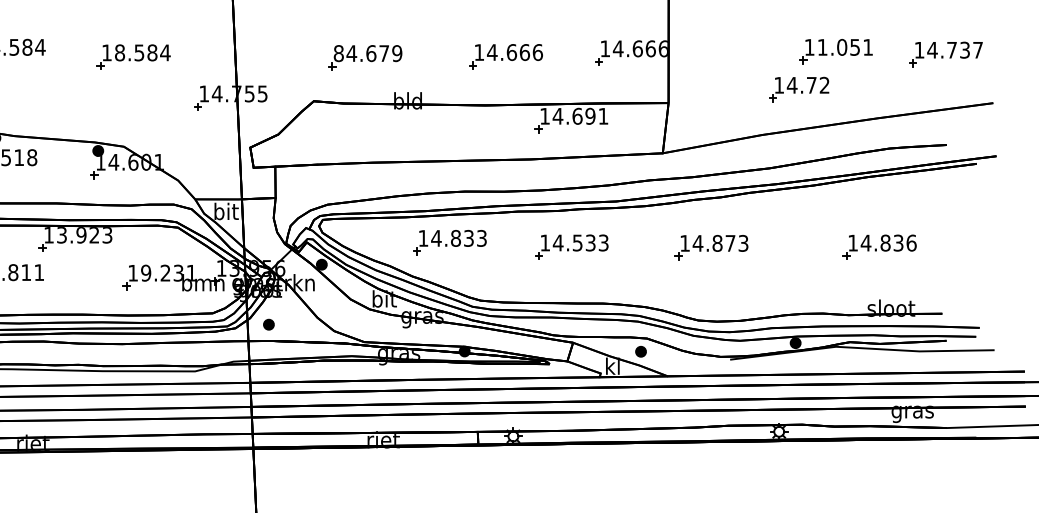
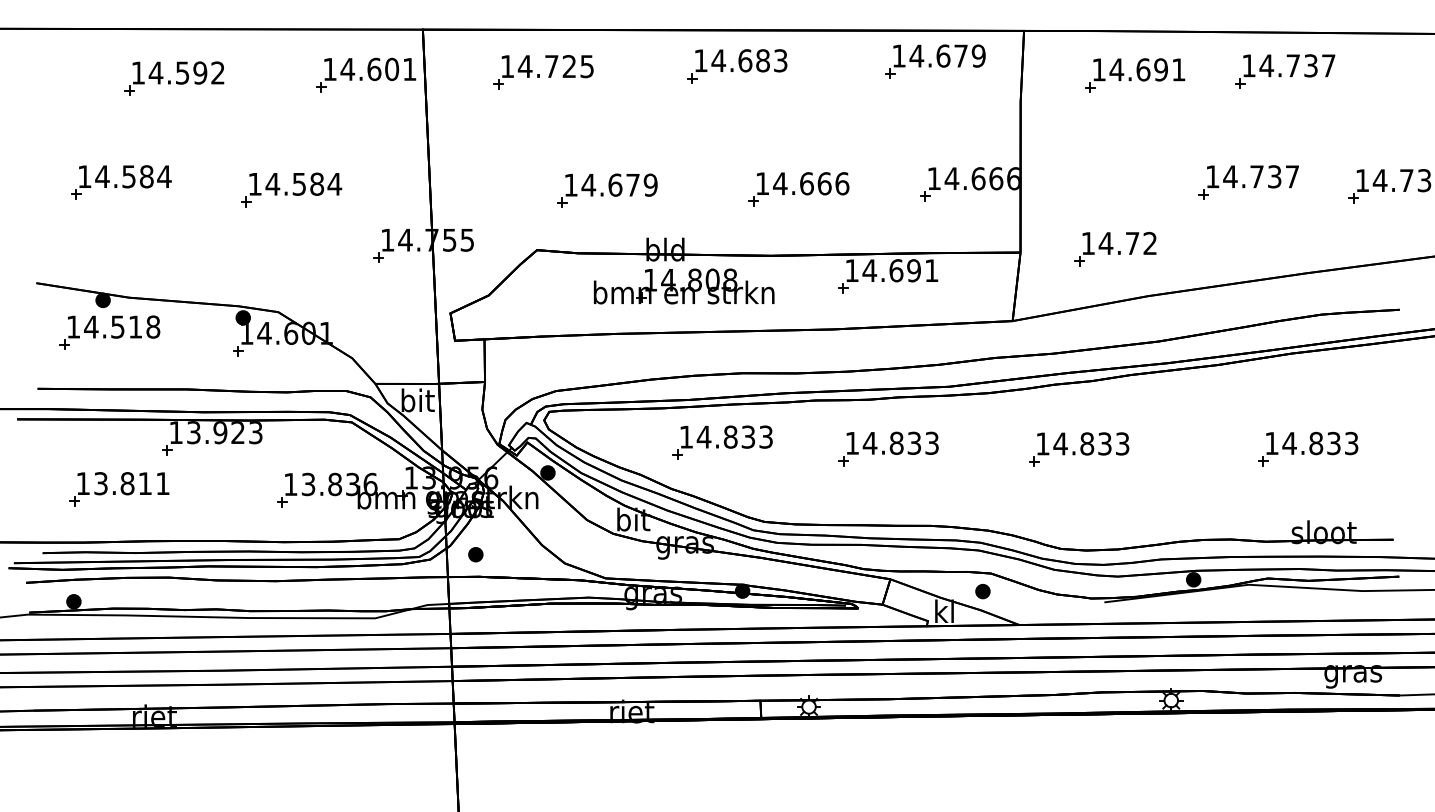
text: (844, 47) -> (1260, 176), 11.051 -> 14.737
text: (119, 52) -> (272, 183), 18.584 -> 14.584
text: (339, 53) -> (571, 184), 84.679 -> 14.679
part: (799, 89) -> (1115, 248), moved
part: (421, 127) -> (683, 286), added
text: (577, 242) -> (896, 442), 14.533 -> 14.833
text: (730, 243) -> (1104, 443), 14.873 -> 14.833
text: (911, 243) -> (1351, 443), 14.836 -> 14.833
text: (168, 273) -> (339, 484), 19.231 -> 13.836

